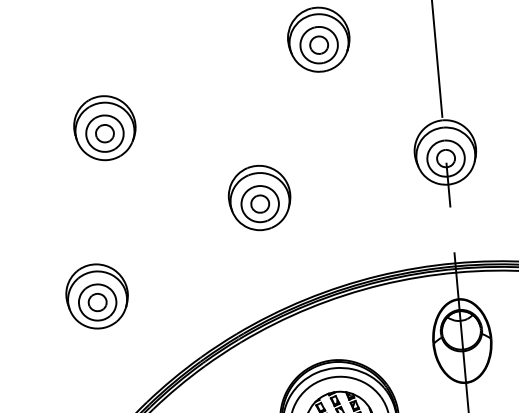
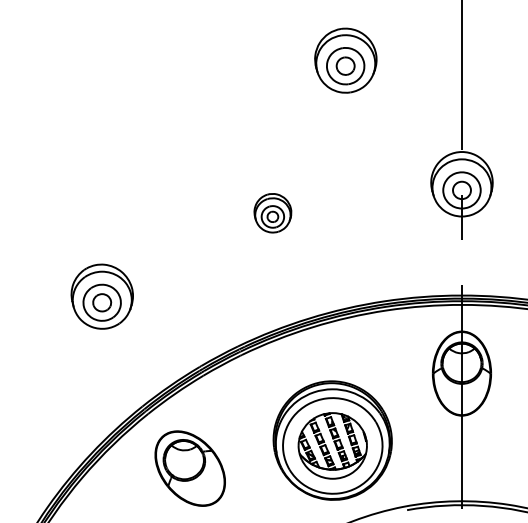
part: (104, 127) -> (124, 129), removed
part: (259, 198) -> (272, 213), size x0.6

